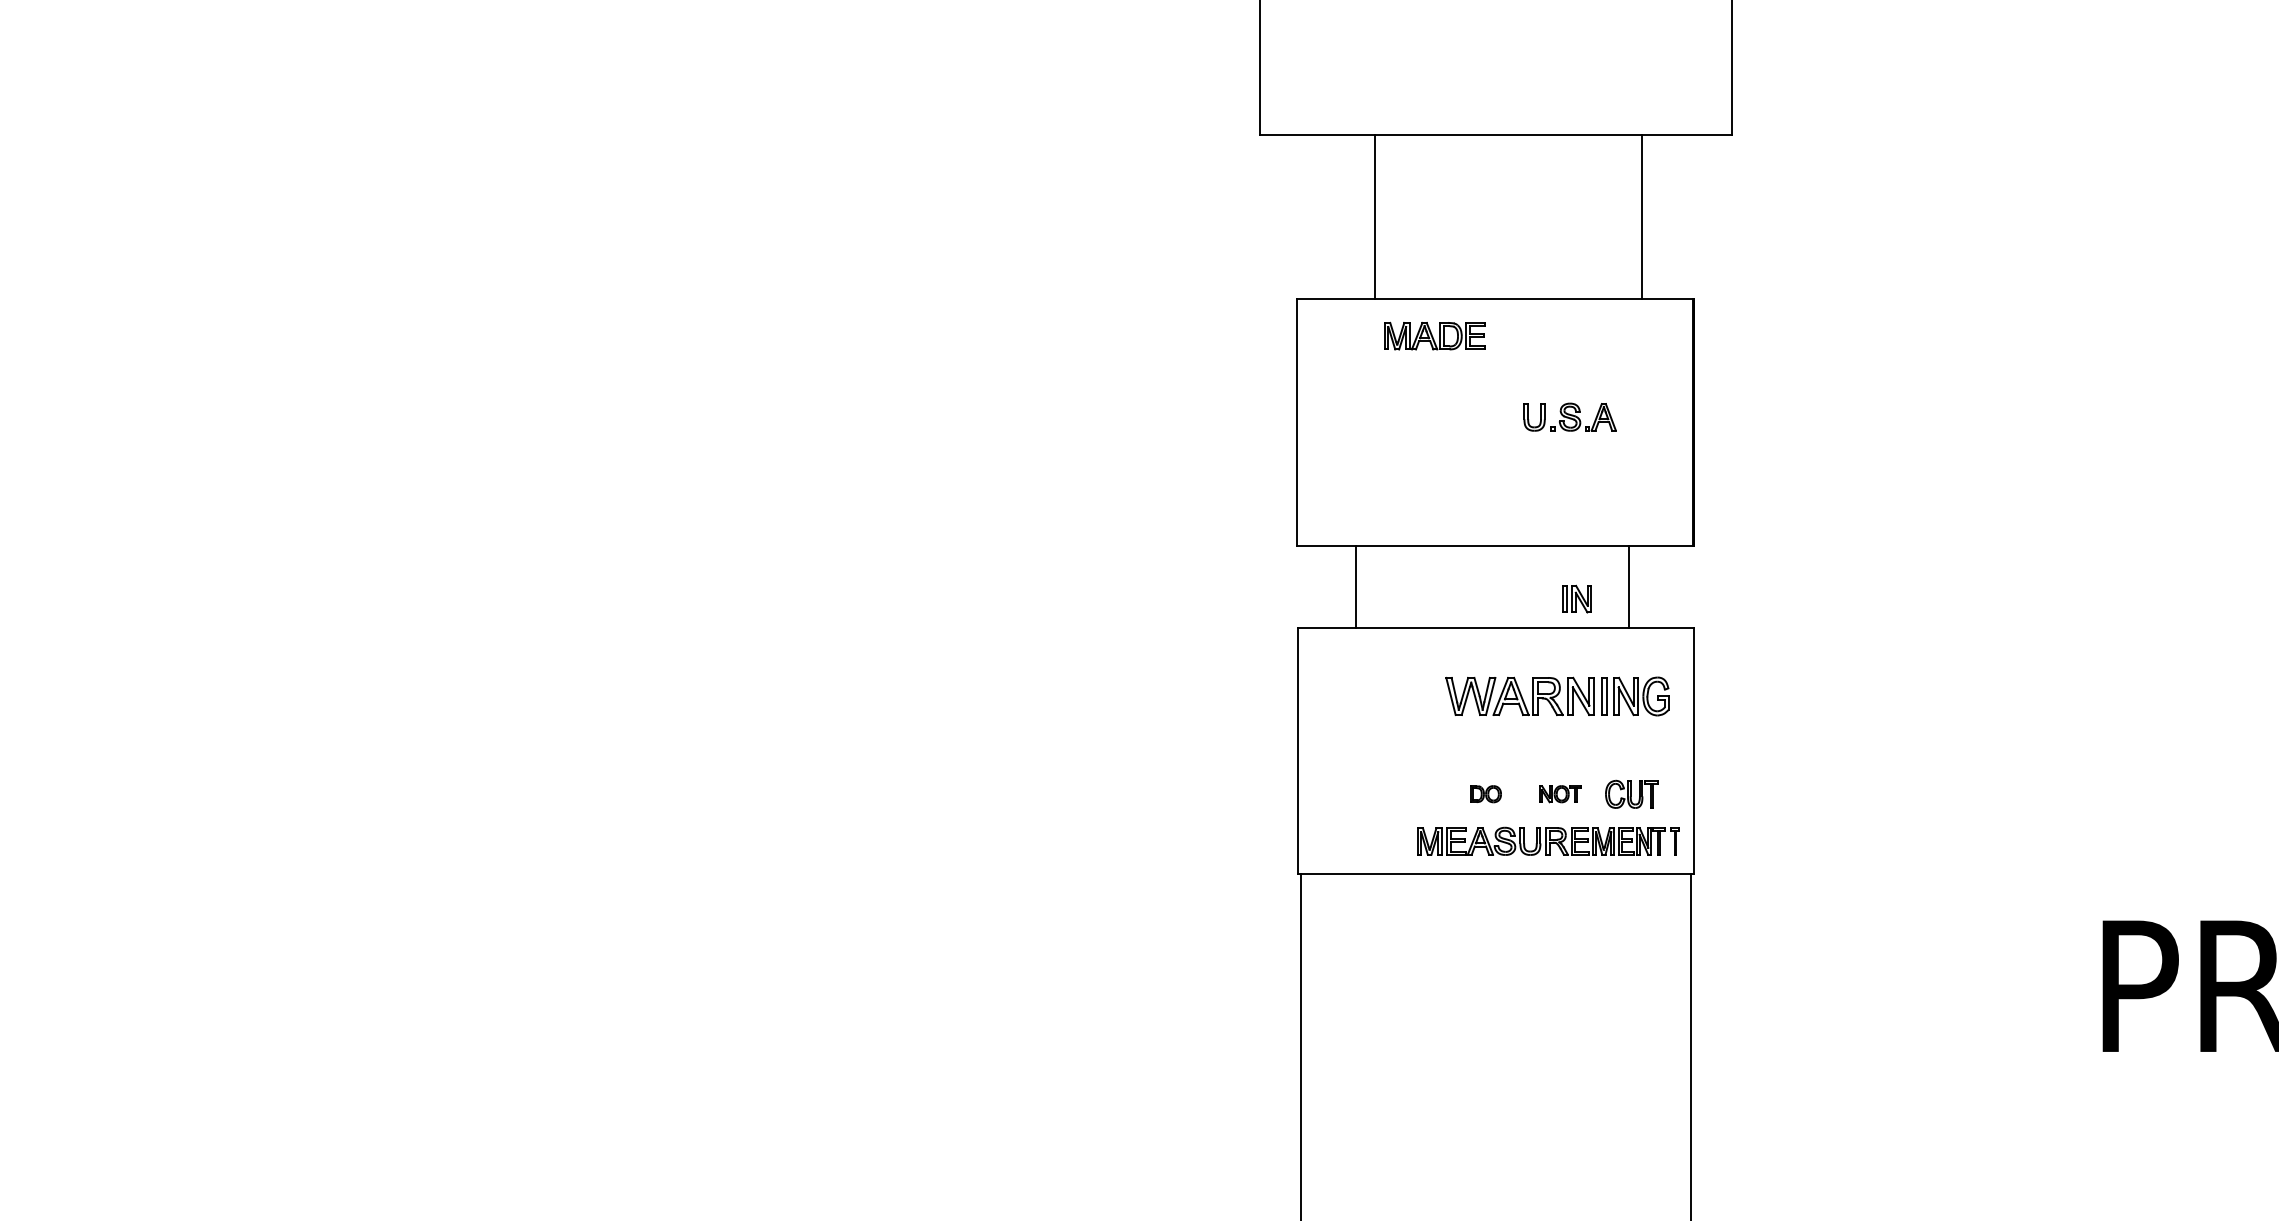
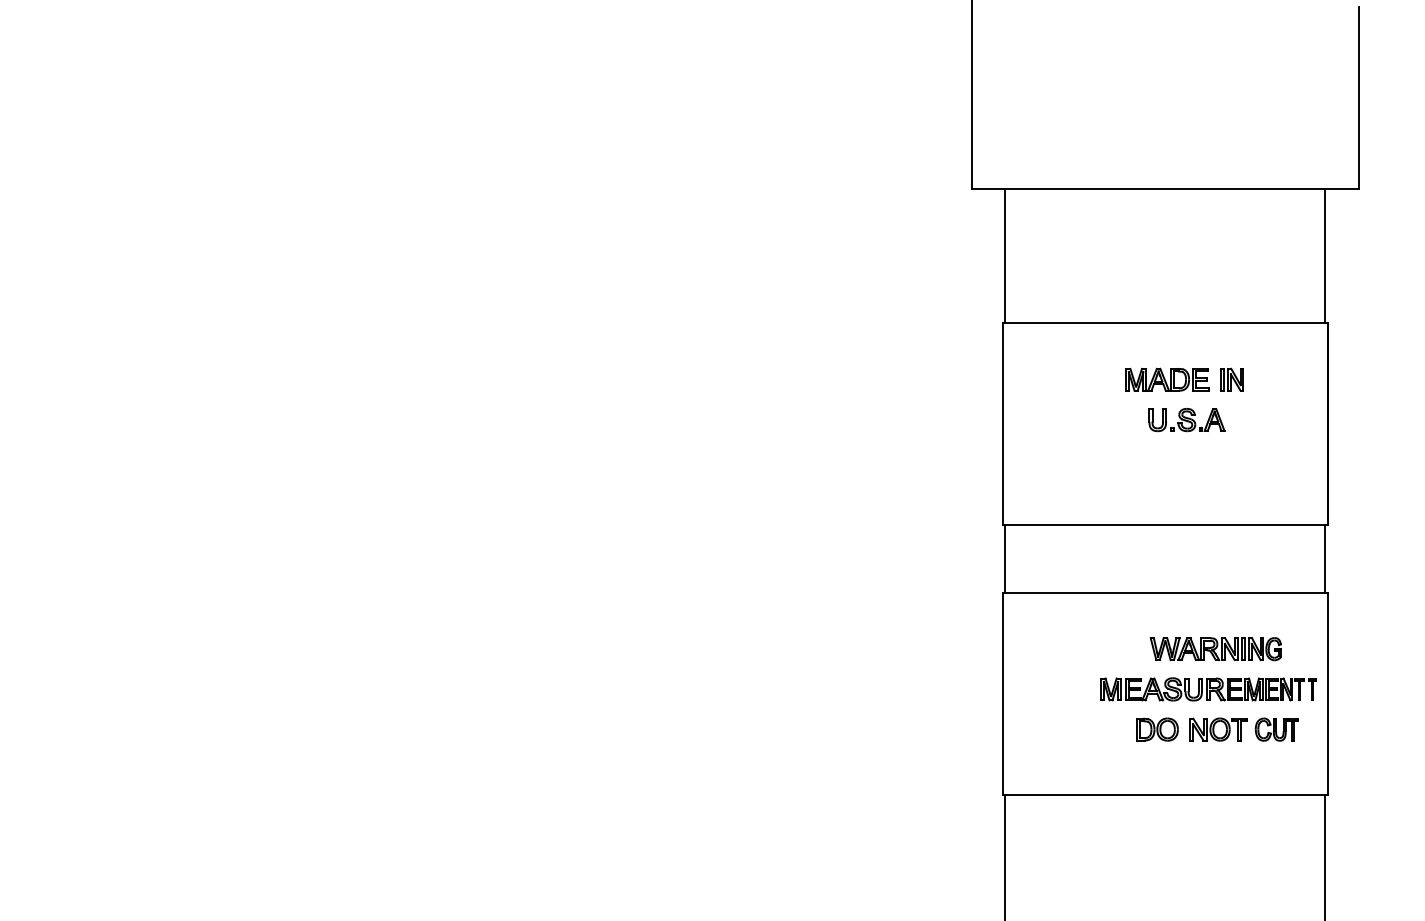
line: (1374, 217) -> (1005, 256), moved
line: (1641, 217) -> (1325, 256), moved
part: (1434, 335) -> (1166, 379), moved
part: (1569, 416) -> (1186, 419), moved
line: (1355, 586) -> (1005, 558), moved
line: (1628, 586) -> (1325, 558), moved
part: (1576, 598) -> (1231, 379), moved
part: (1557, 695) -> (1215, 648), size x0.71
part: (1485, 793) -> (1156, 728), size x1.67
part: (1560, 793) -> (1218, 728), size x1.67
part: (1548, 840) -> (1208, 688), moved

